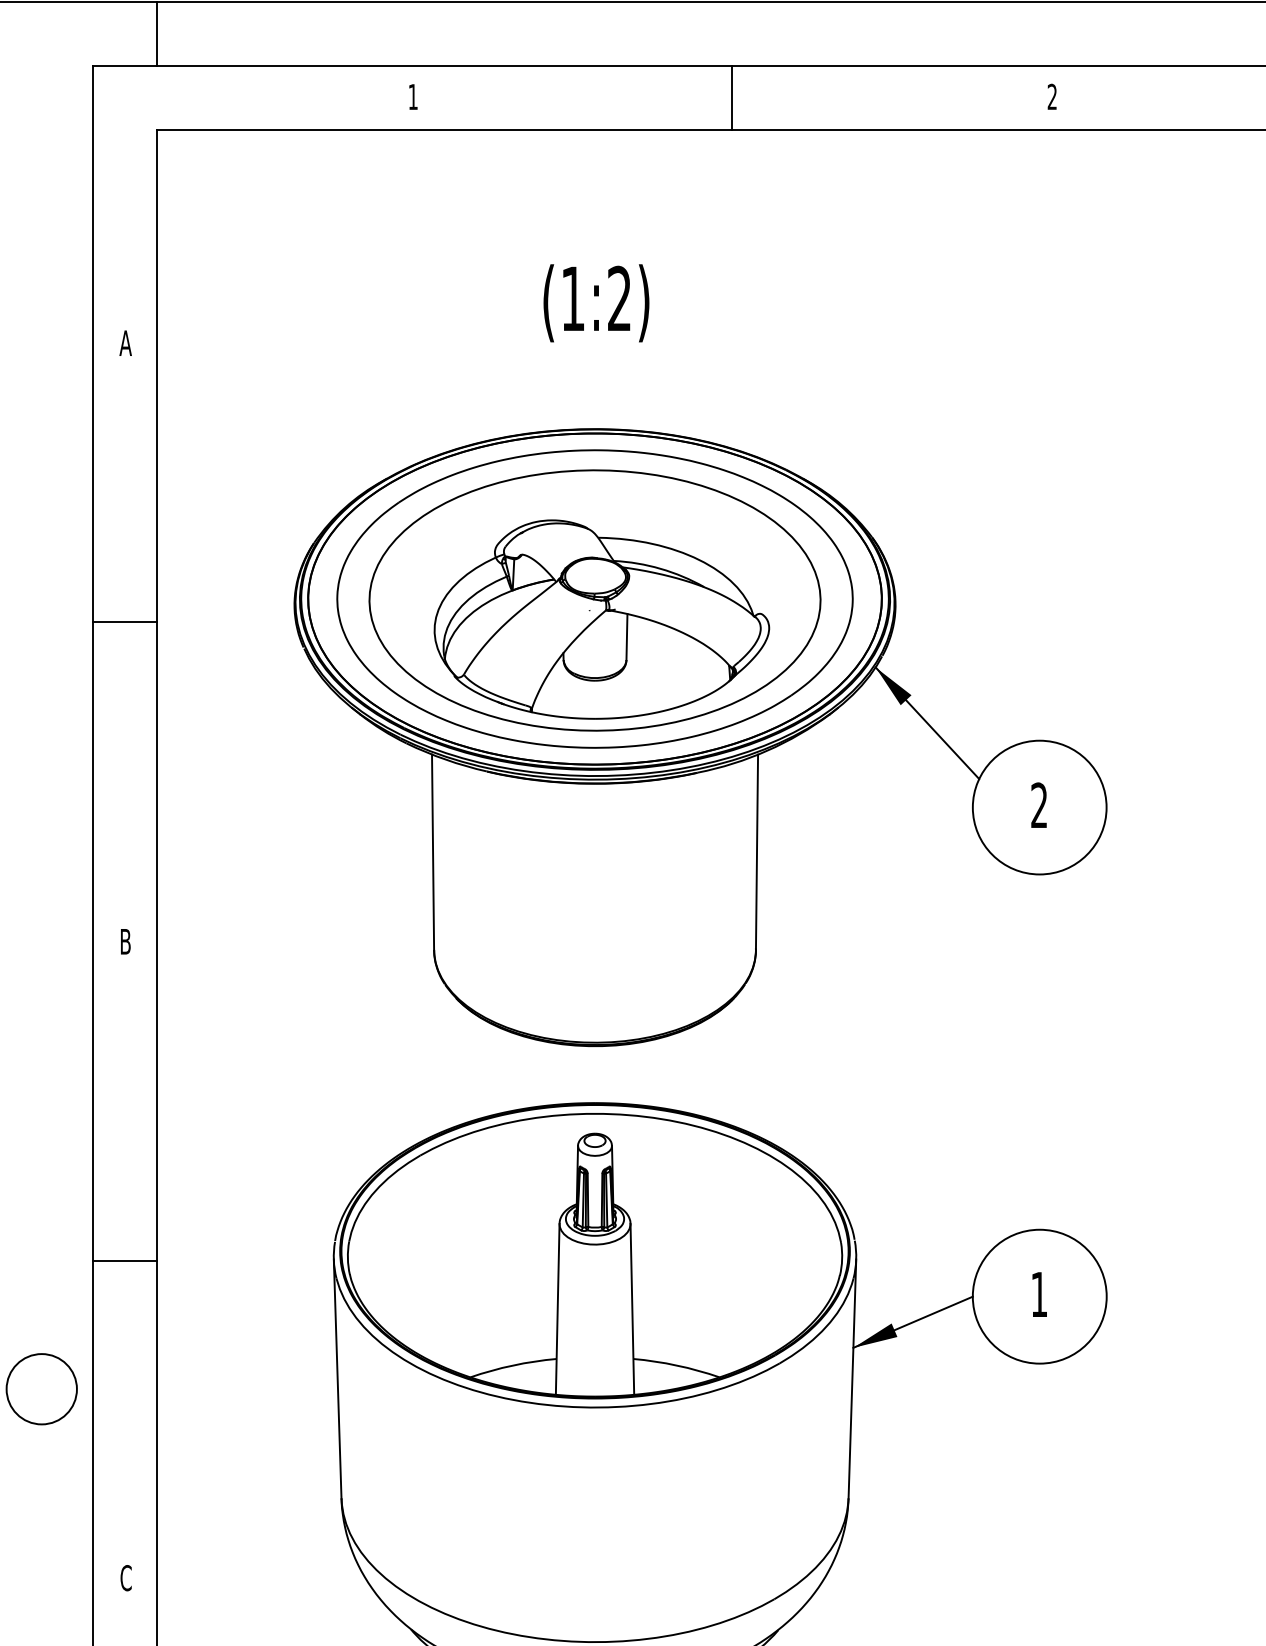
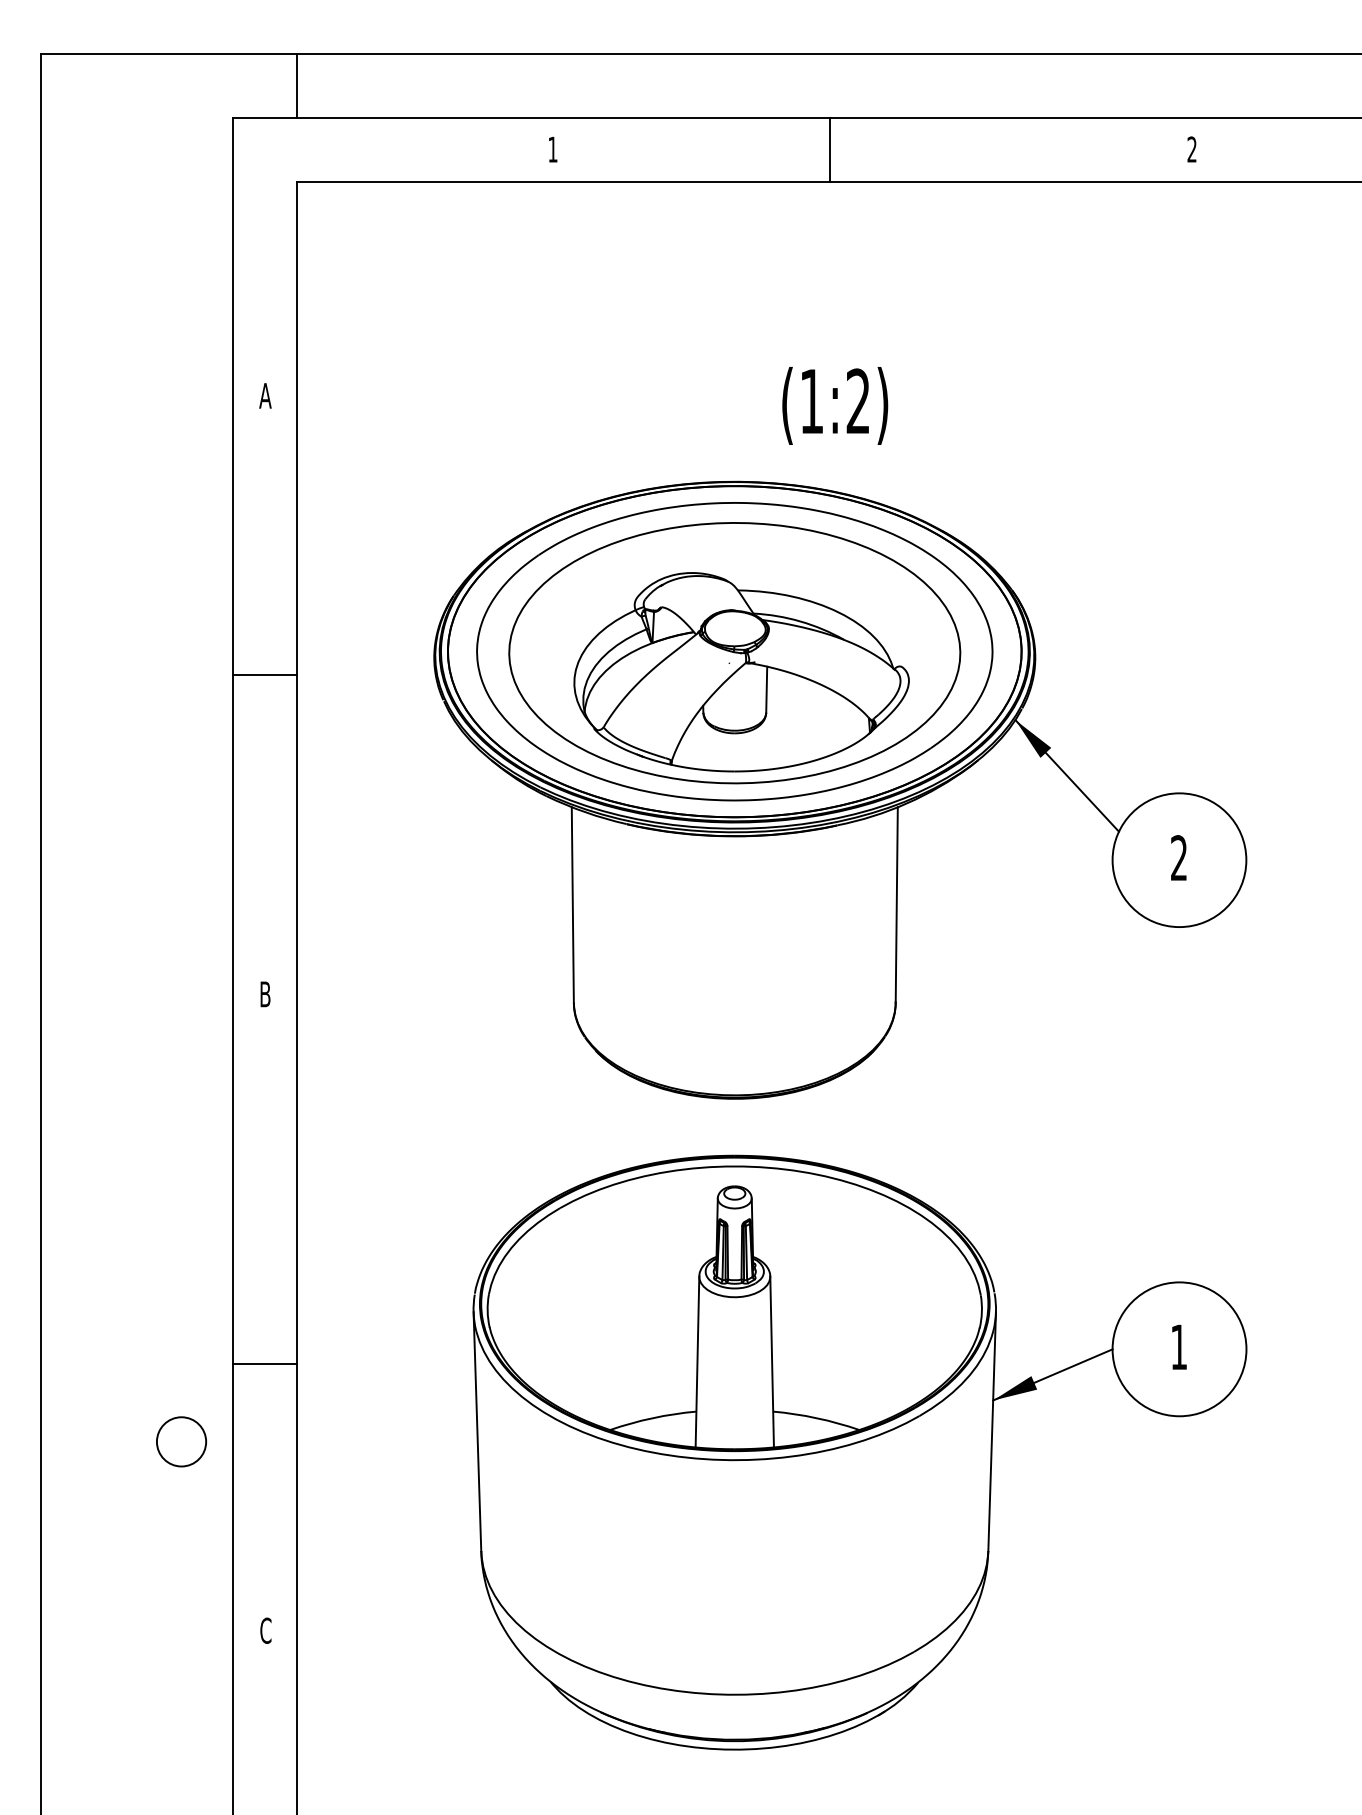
line: (732, 97) -> (830, 150), moved
text: (596, 302) -> (835, 405), moved
line: (124, 1261) -> (264, 1364), moved
circle: (41, 1388) -> (181, 1441), size x0.7

